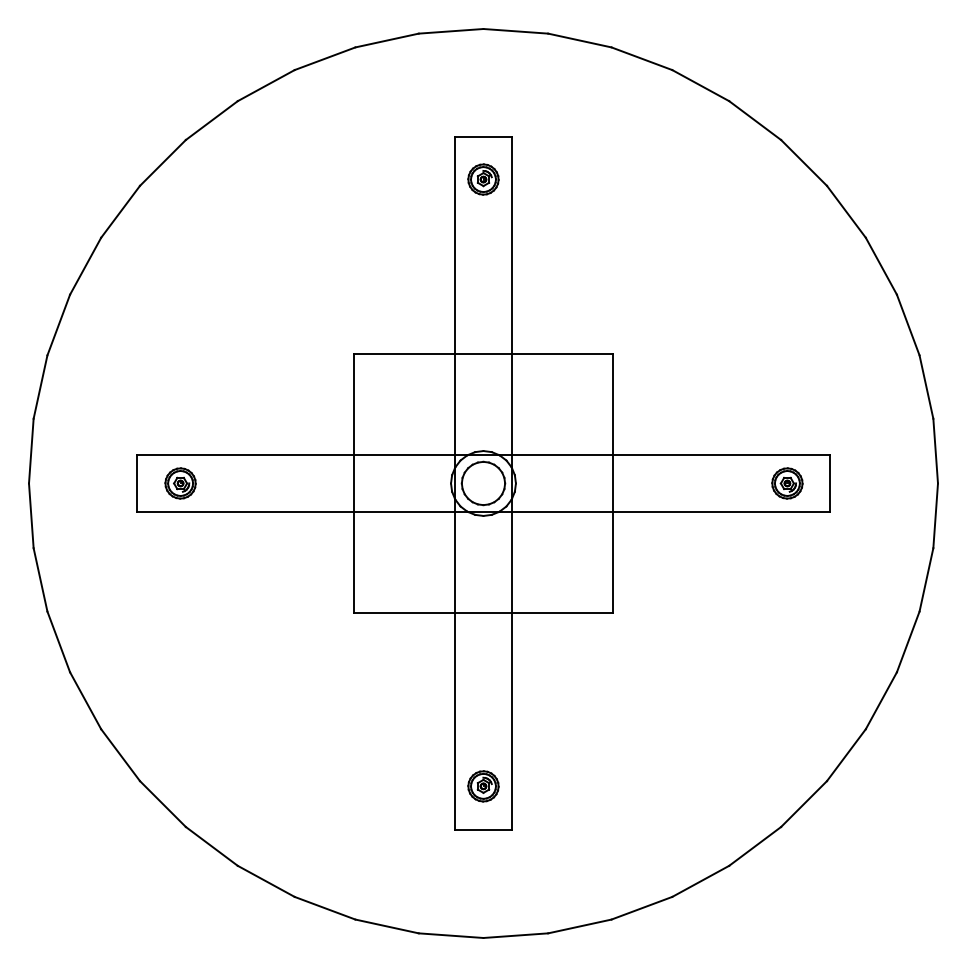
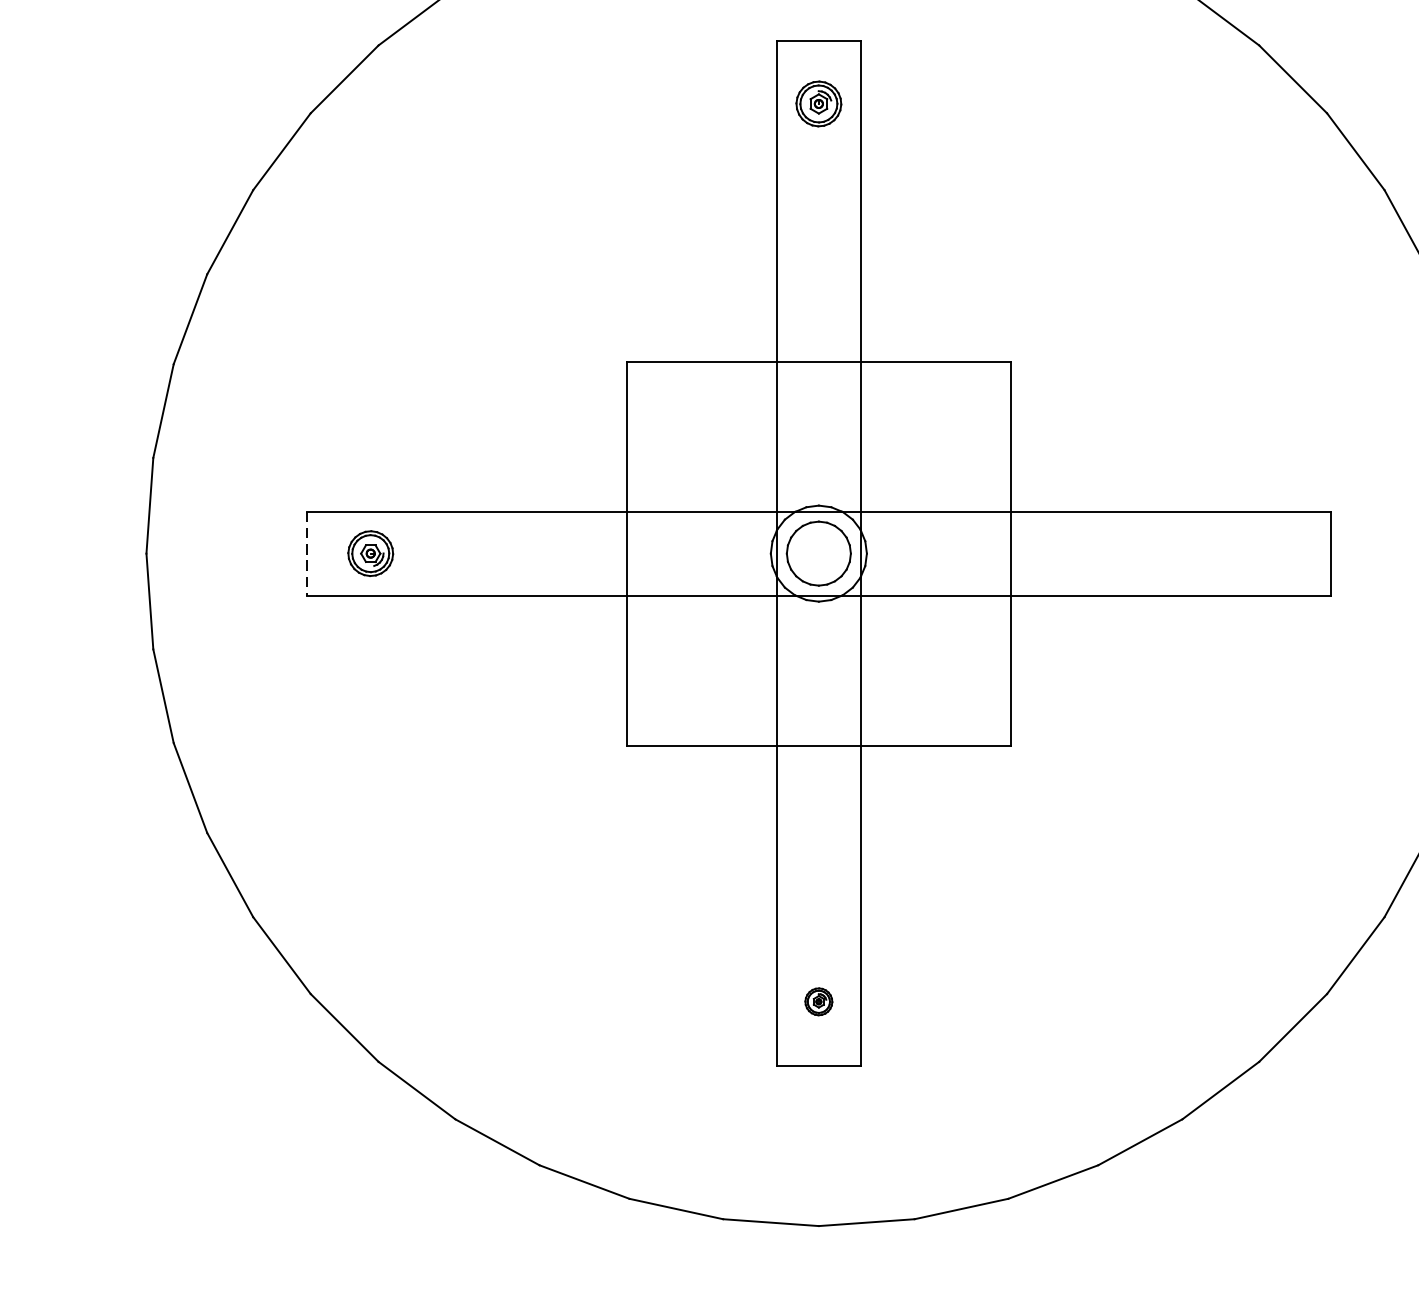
part: (787, 483) -> (1268, 553), removed
line: (137, 484) -> (306, 555), solid -> dashed
part: (483, 786) -> (818, 1001), size x0.6

